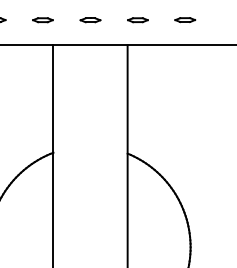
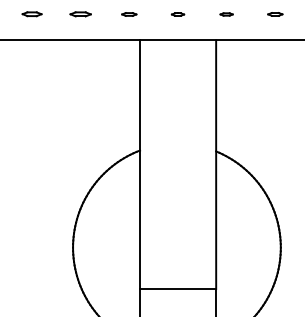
part: (43, 20) -> (129, 14), size x0.7
part: (89, 20) -> (177, 14), size x0.6
part: (137, 20) -> (226, 14), size x0.6
part: (185, 20) -> (275, 14), size x0.7

